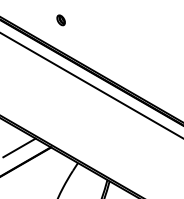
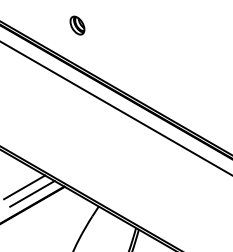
part: (60, 20) -> (76, 25), size x1.43
line: (25, 152) -> (32, 193), added

